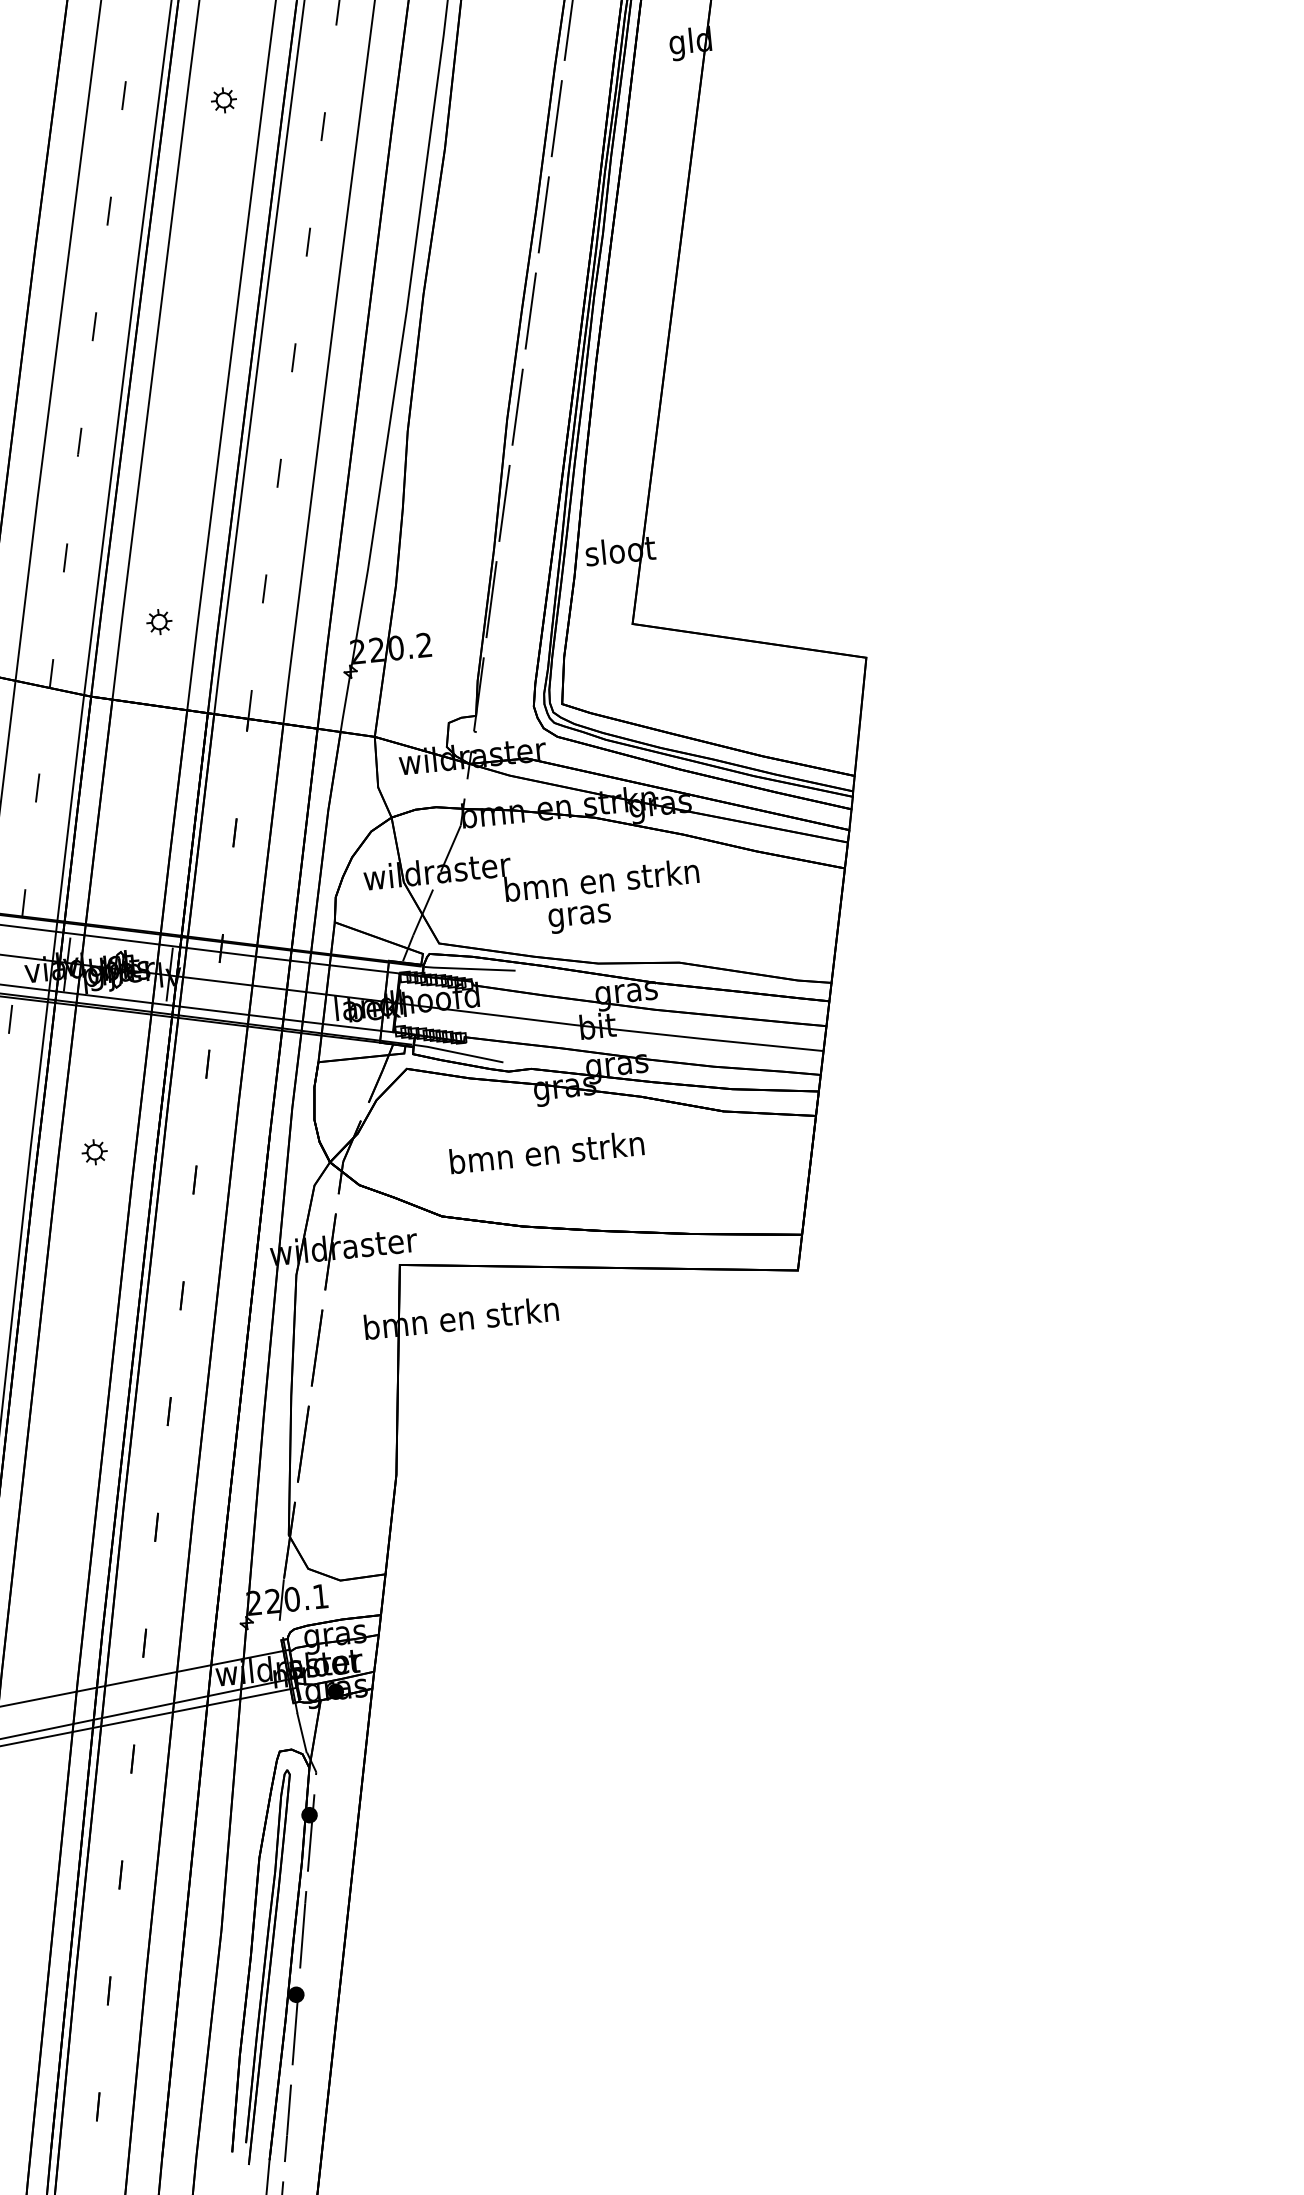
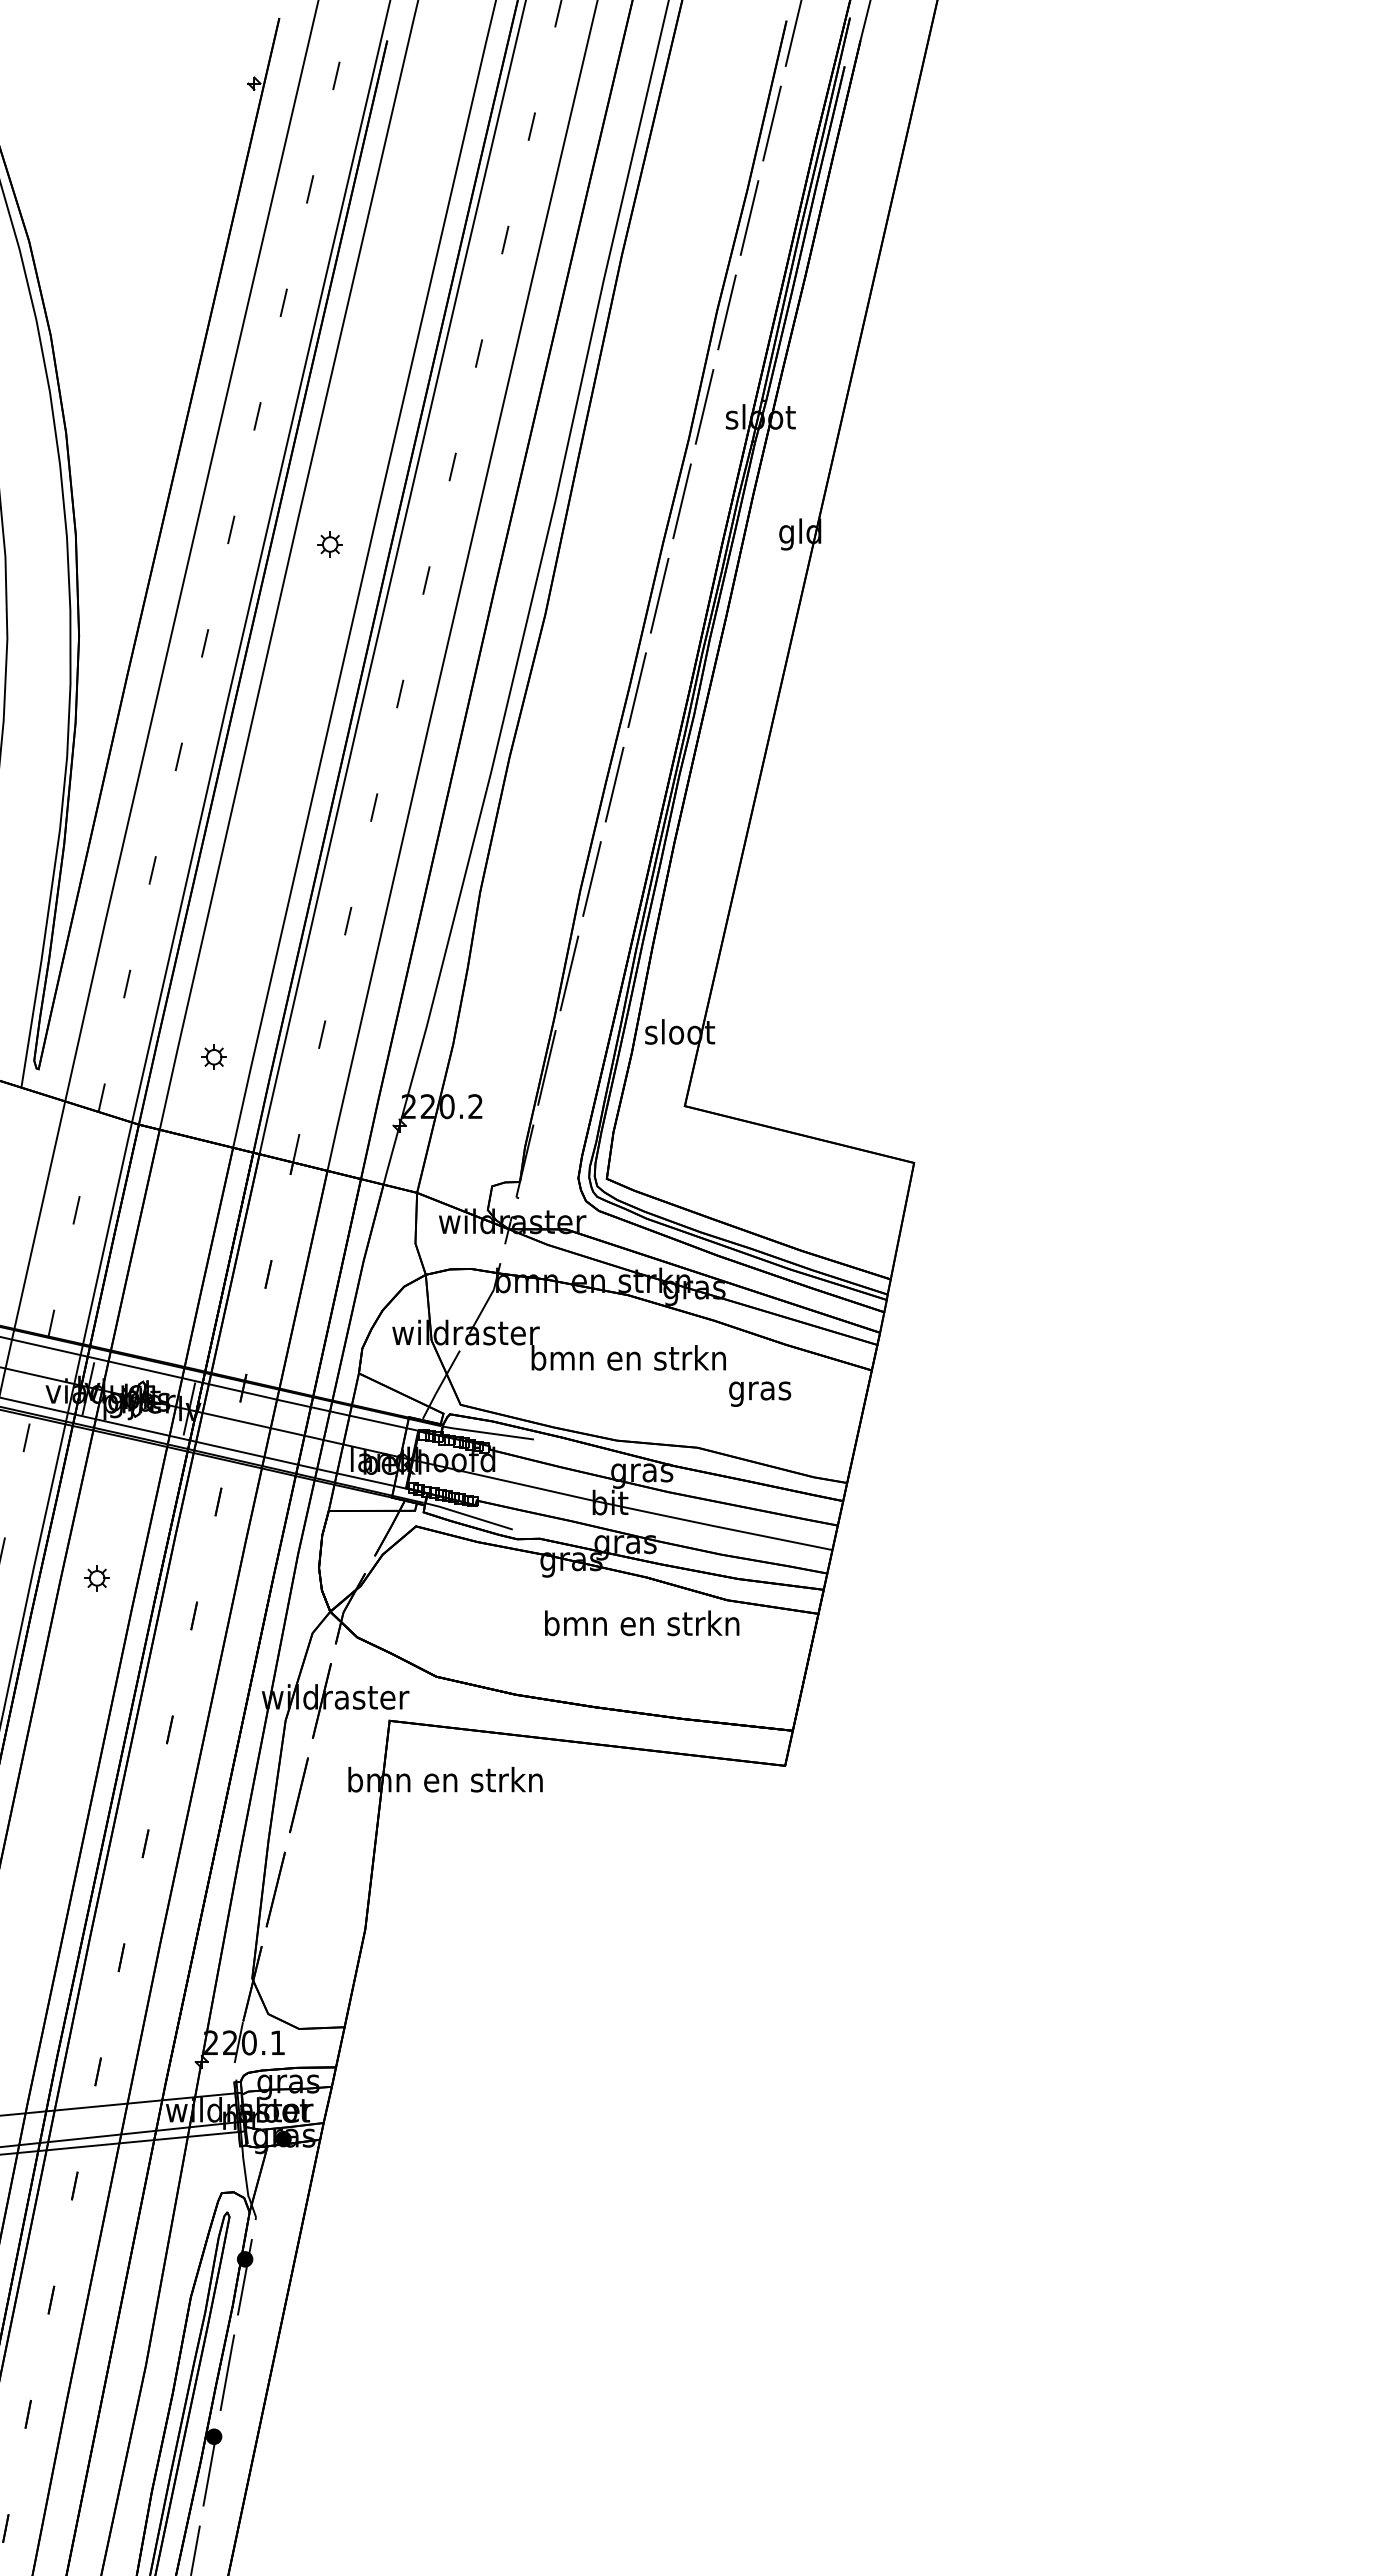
text: (580, 918) -> (760, 1393), moved
text: (547, 1152) -> (642, 1623), moved

